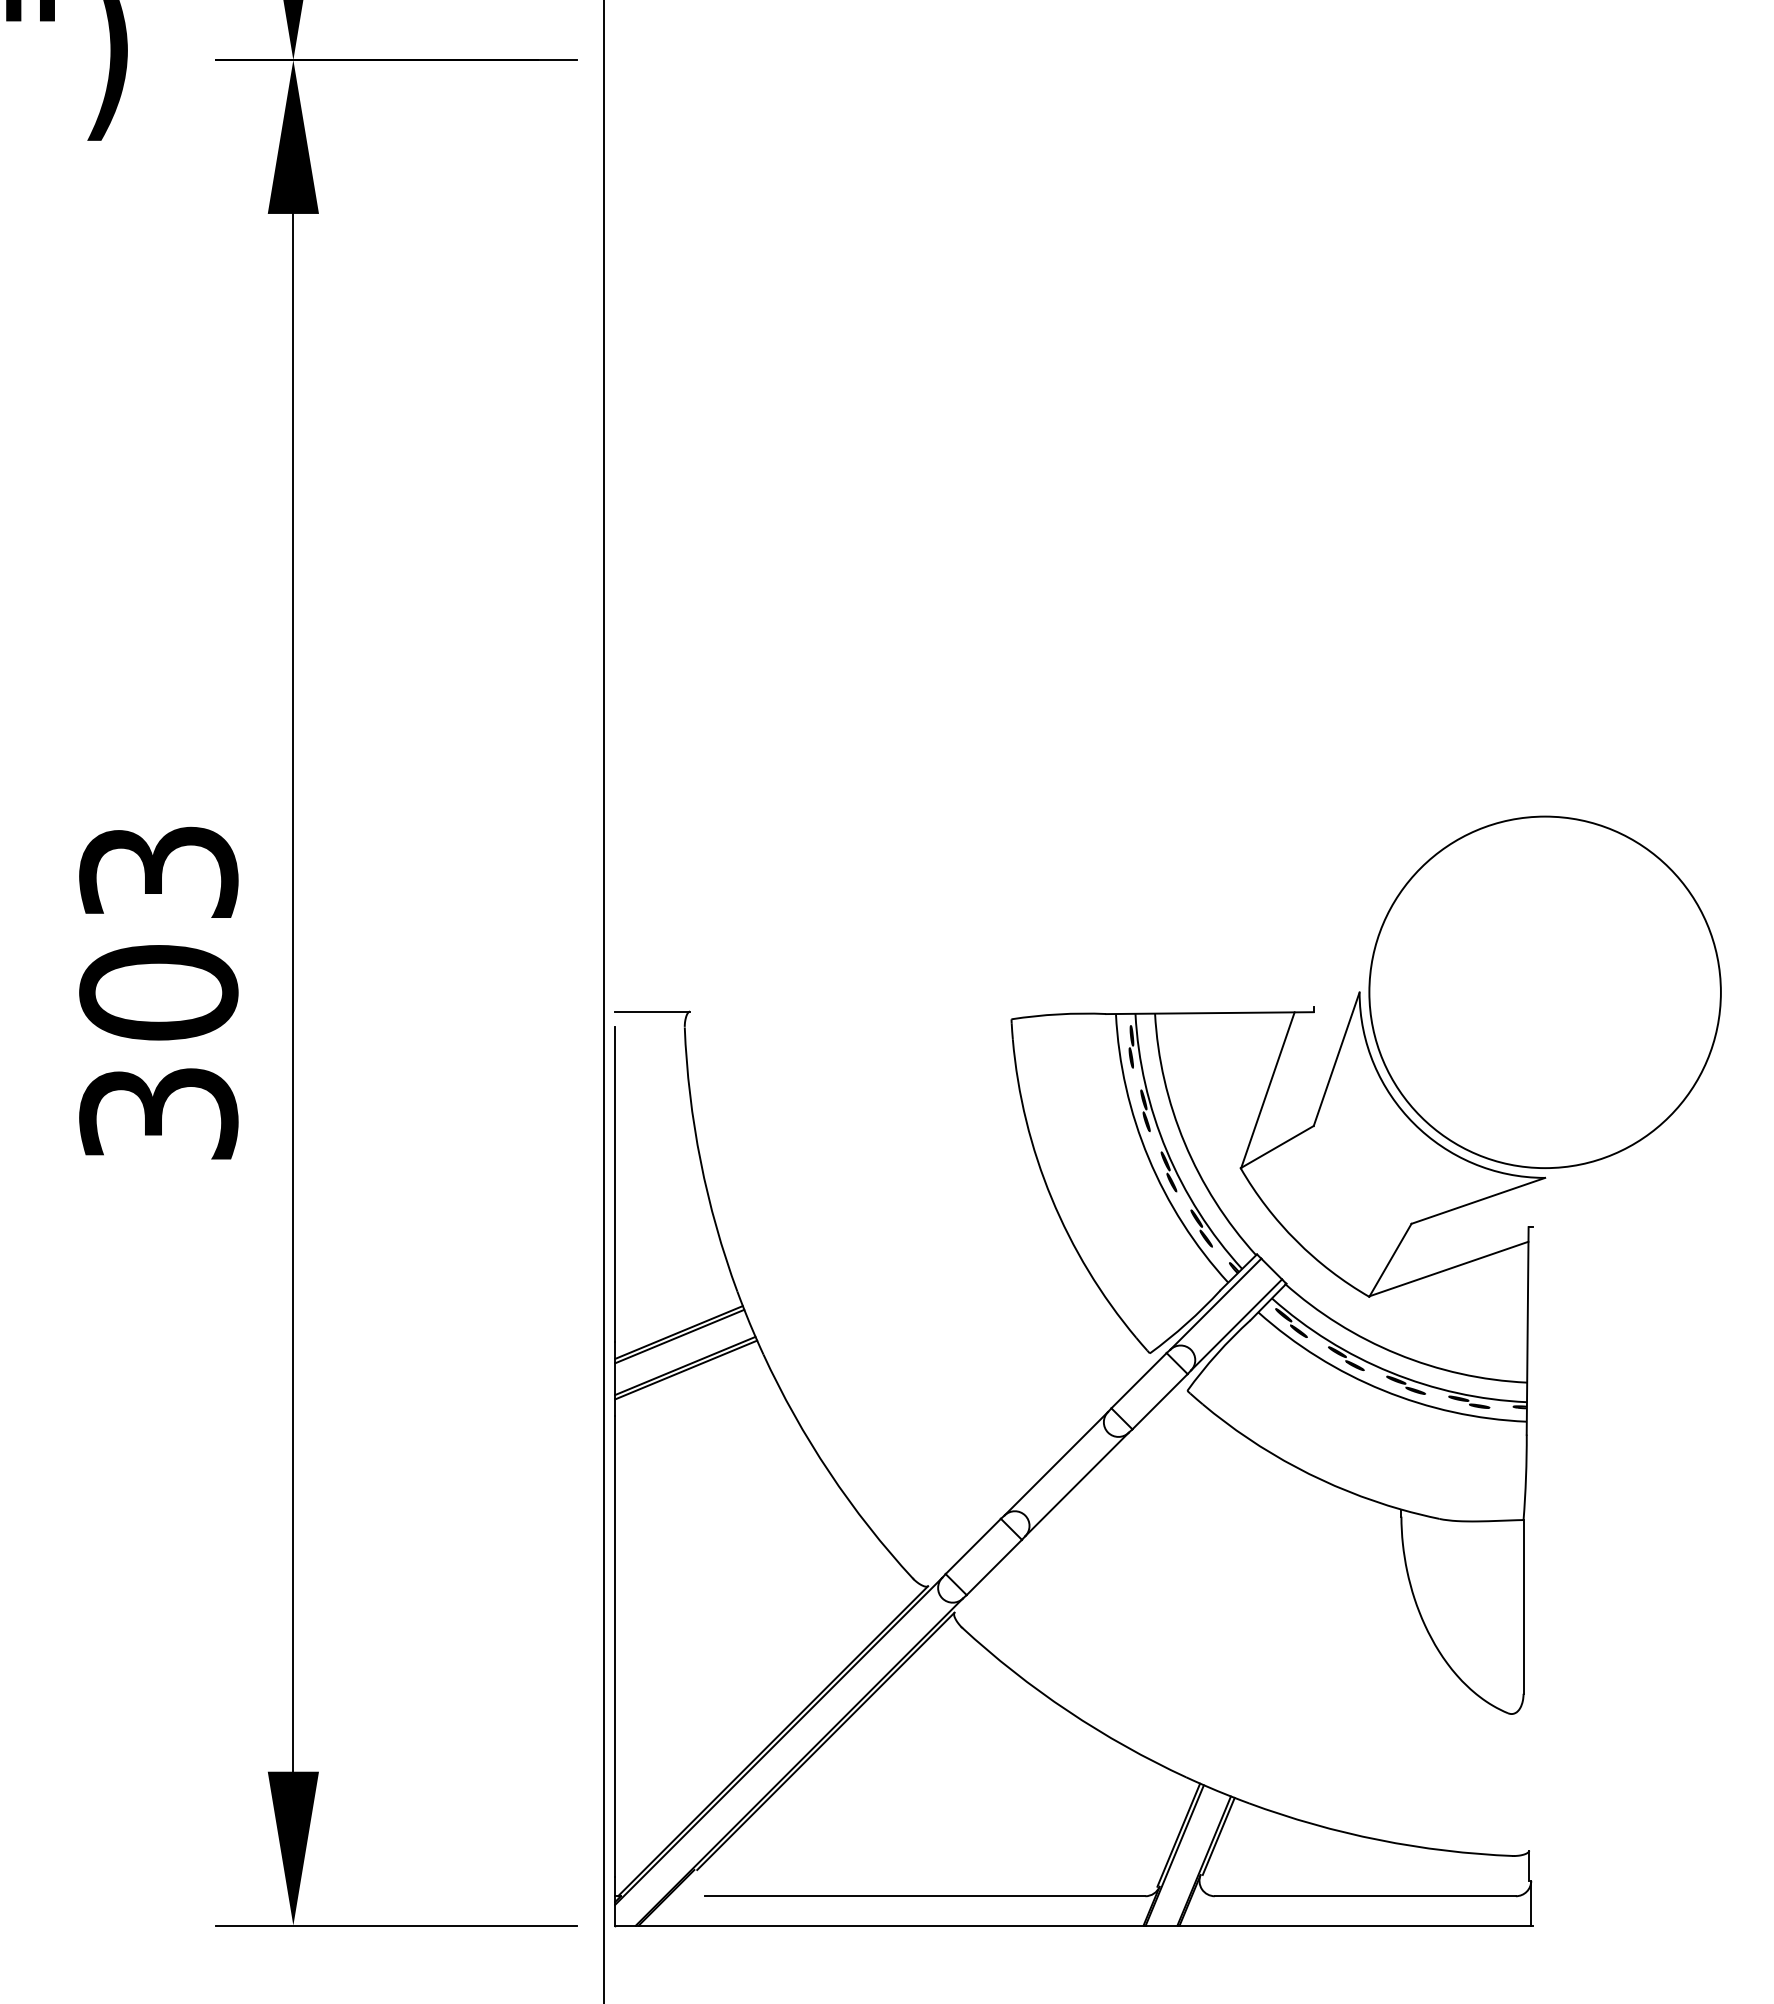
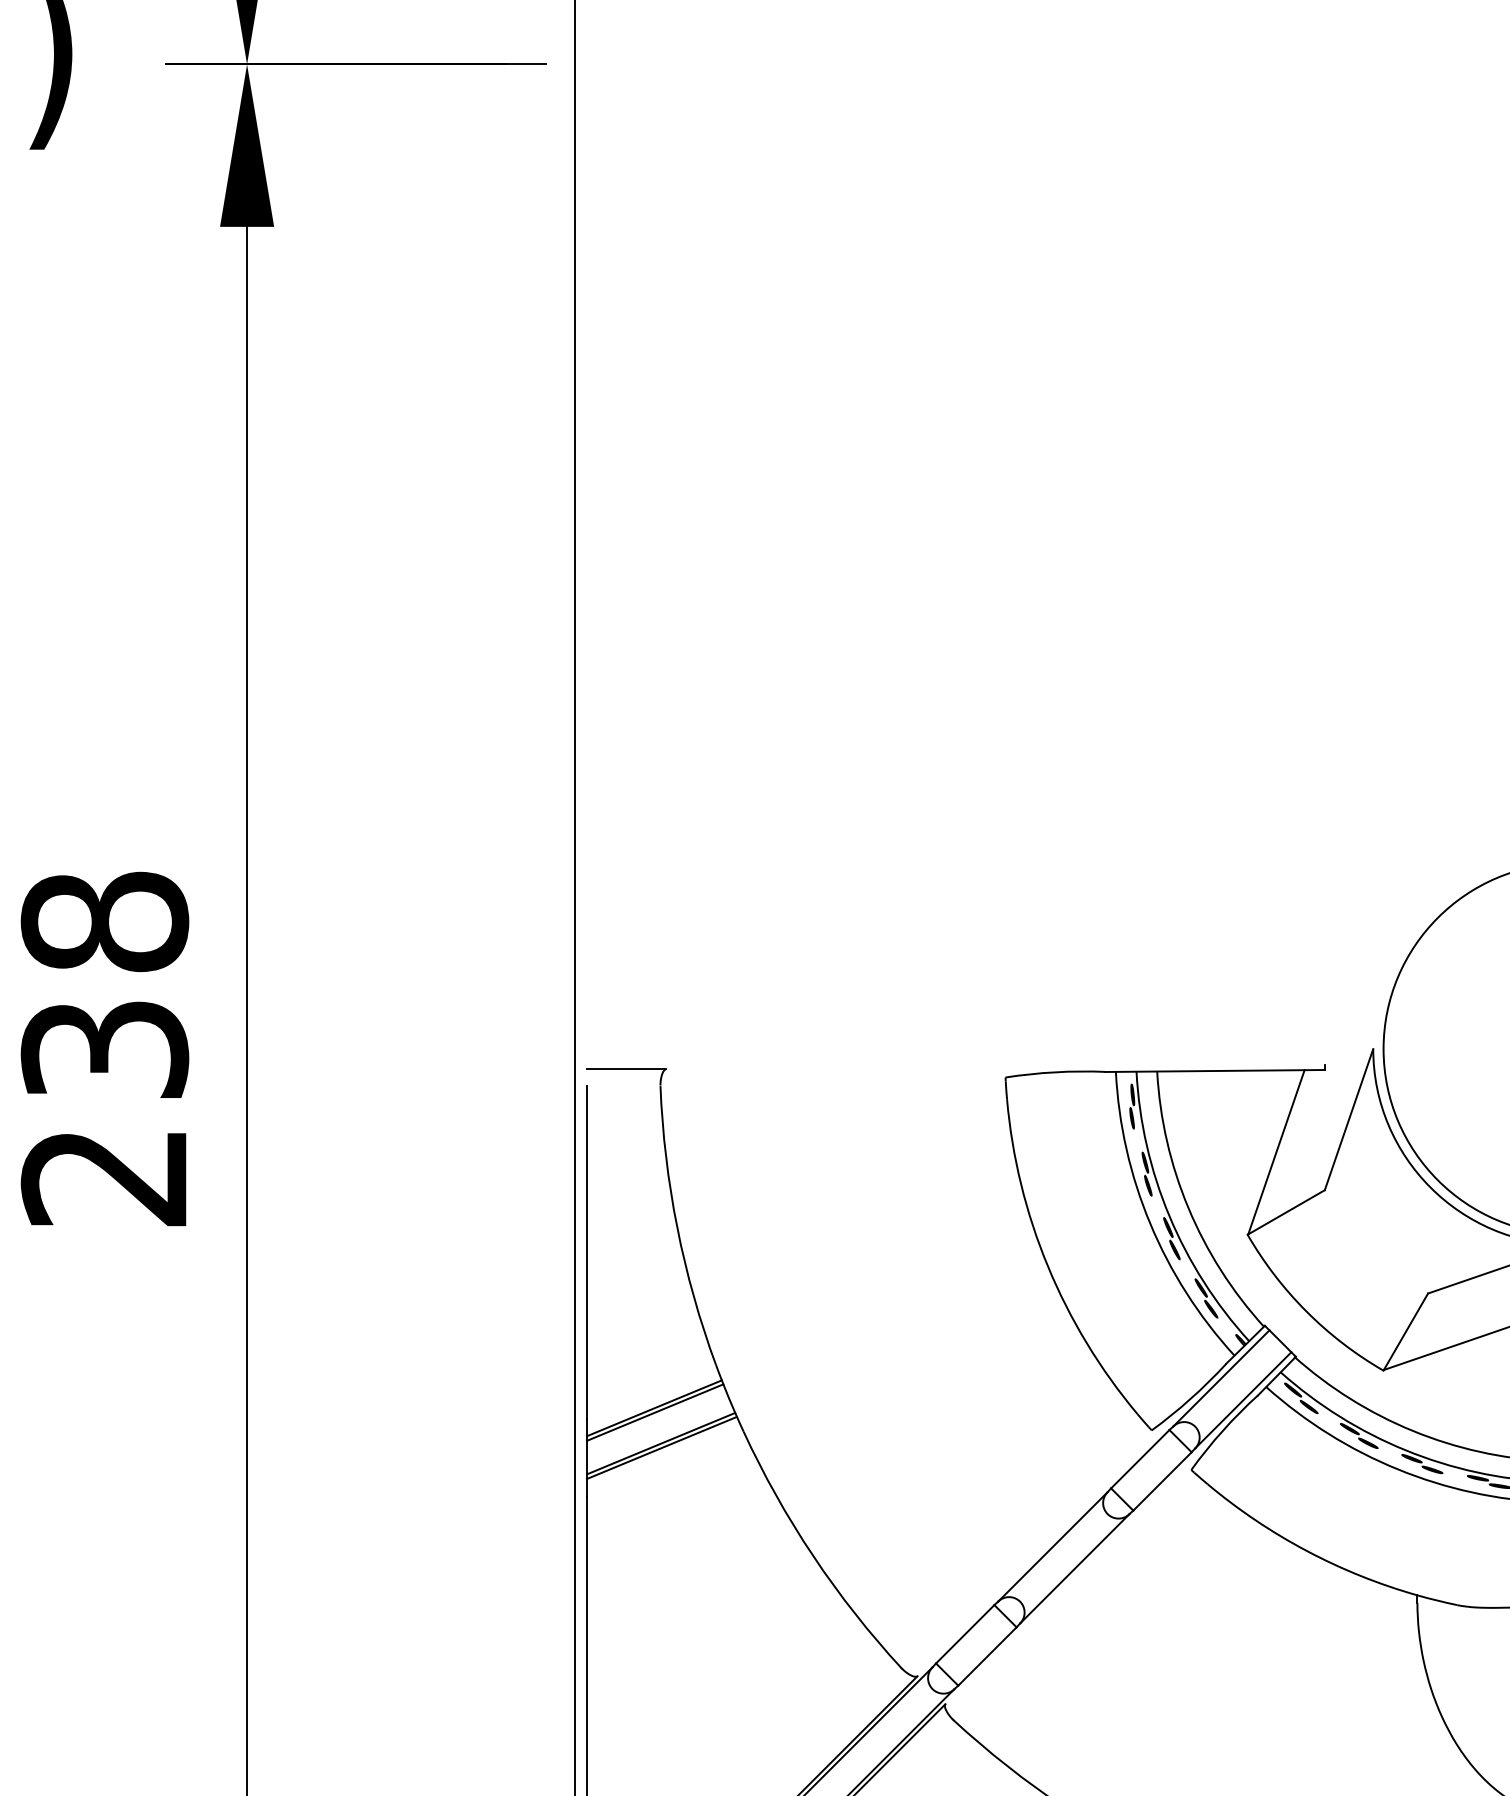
text: (158, 991) -> (104, 1048), 303 -> 238

